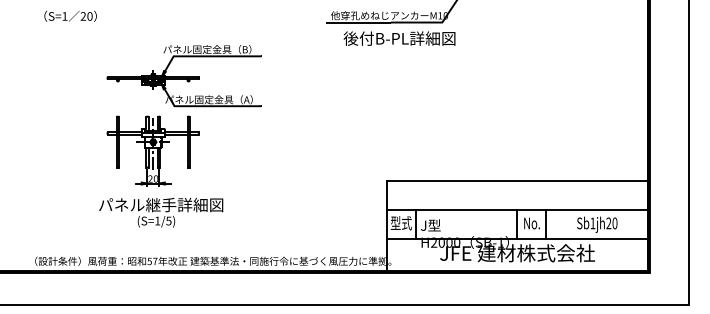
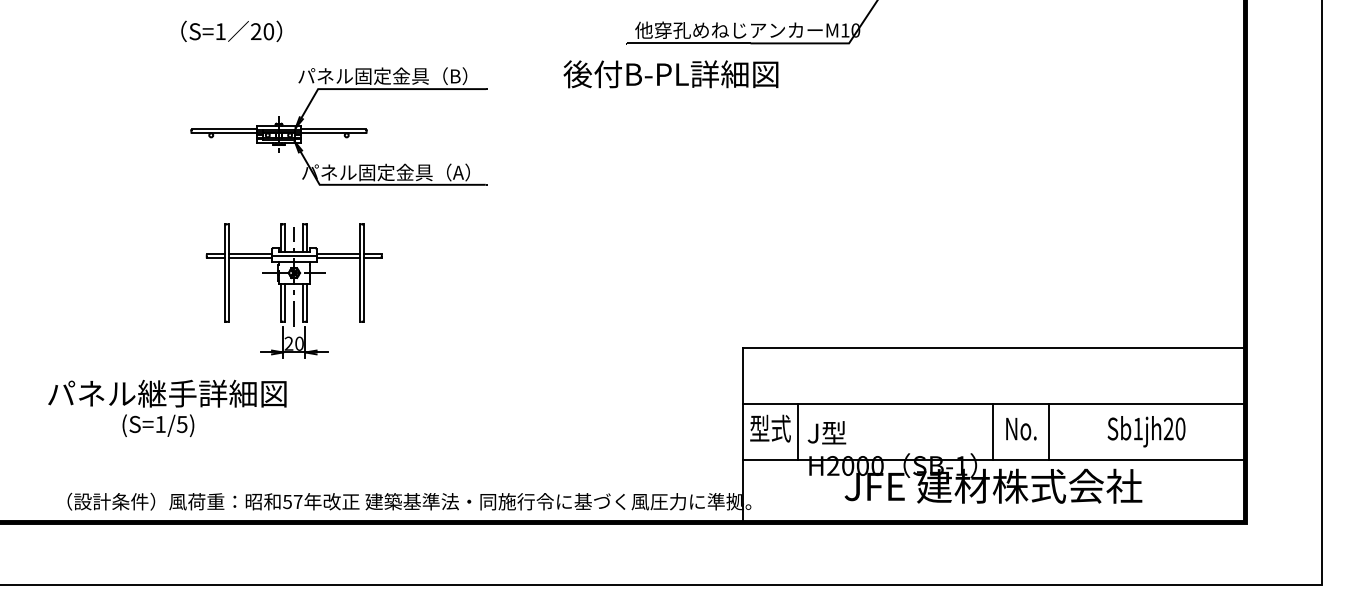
text: (70, 15) -> (231, 29), moved
text: (399, 38) -> (670, 74), moved
part: (183, 76) -> (336, 127), moved
text: (161, 212) -> (168, 408), moved

